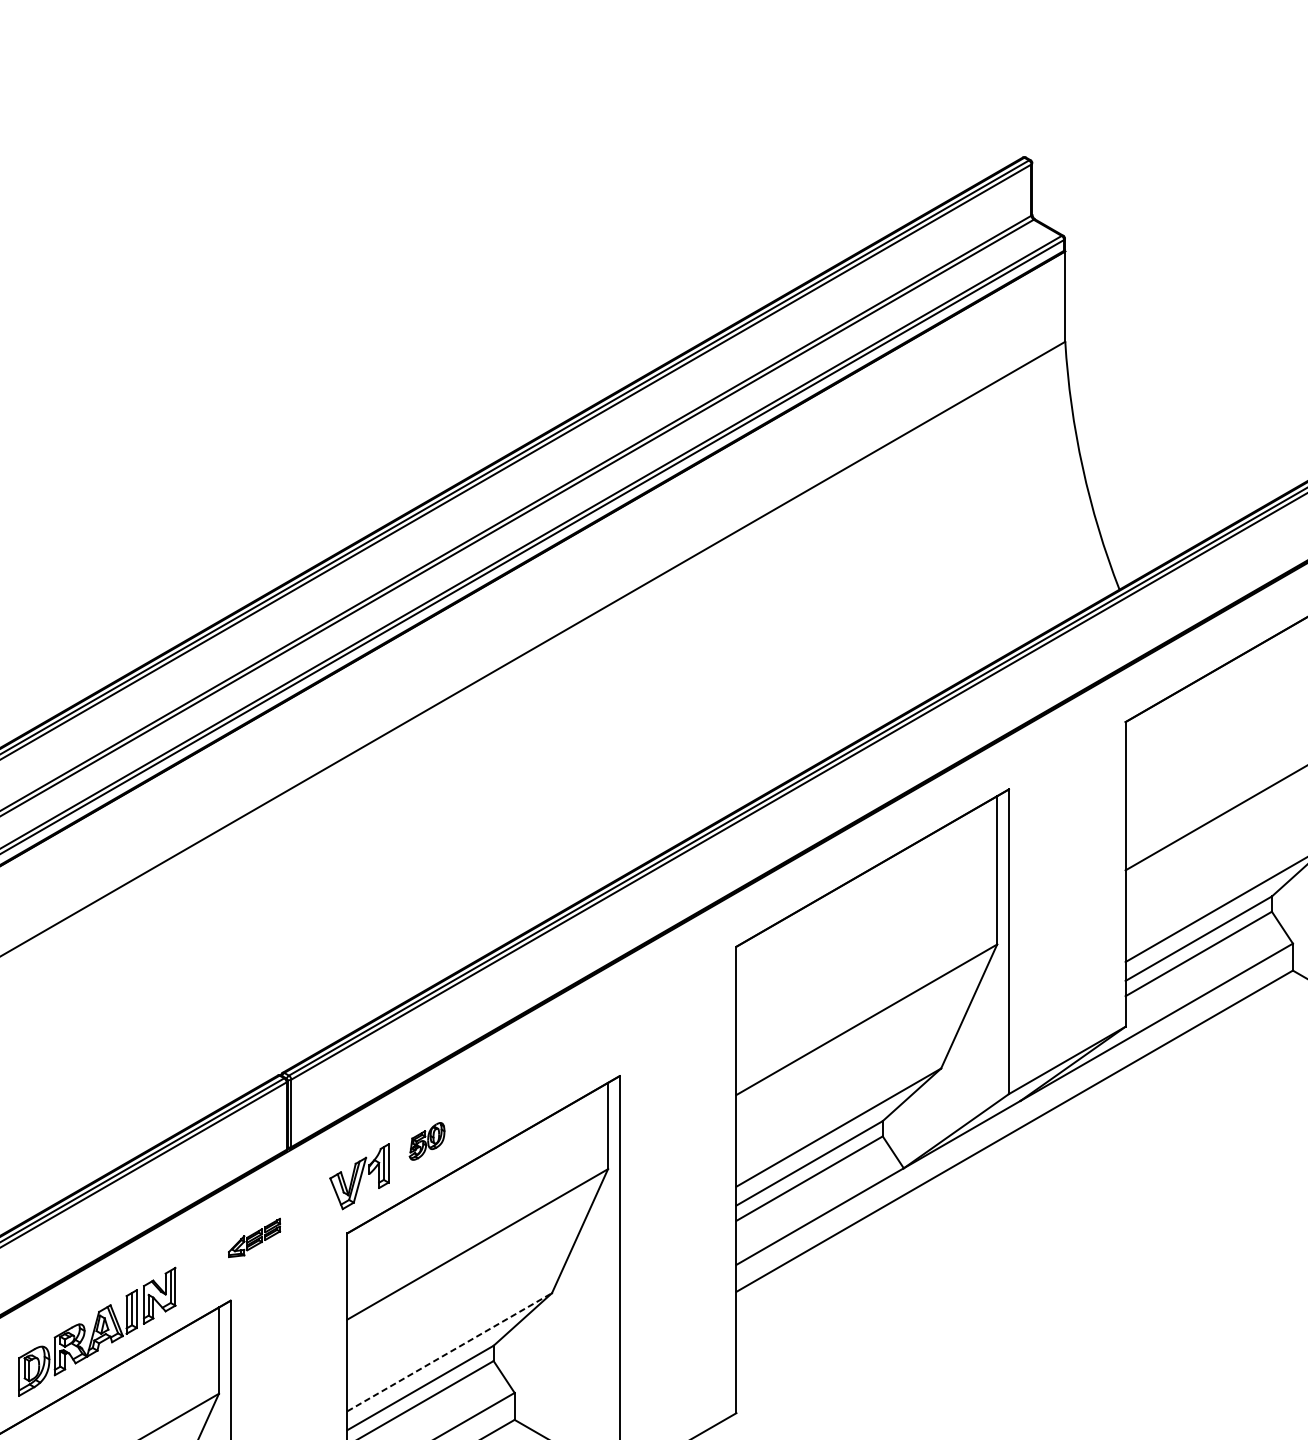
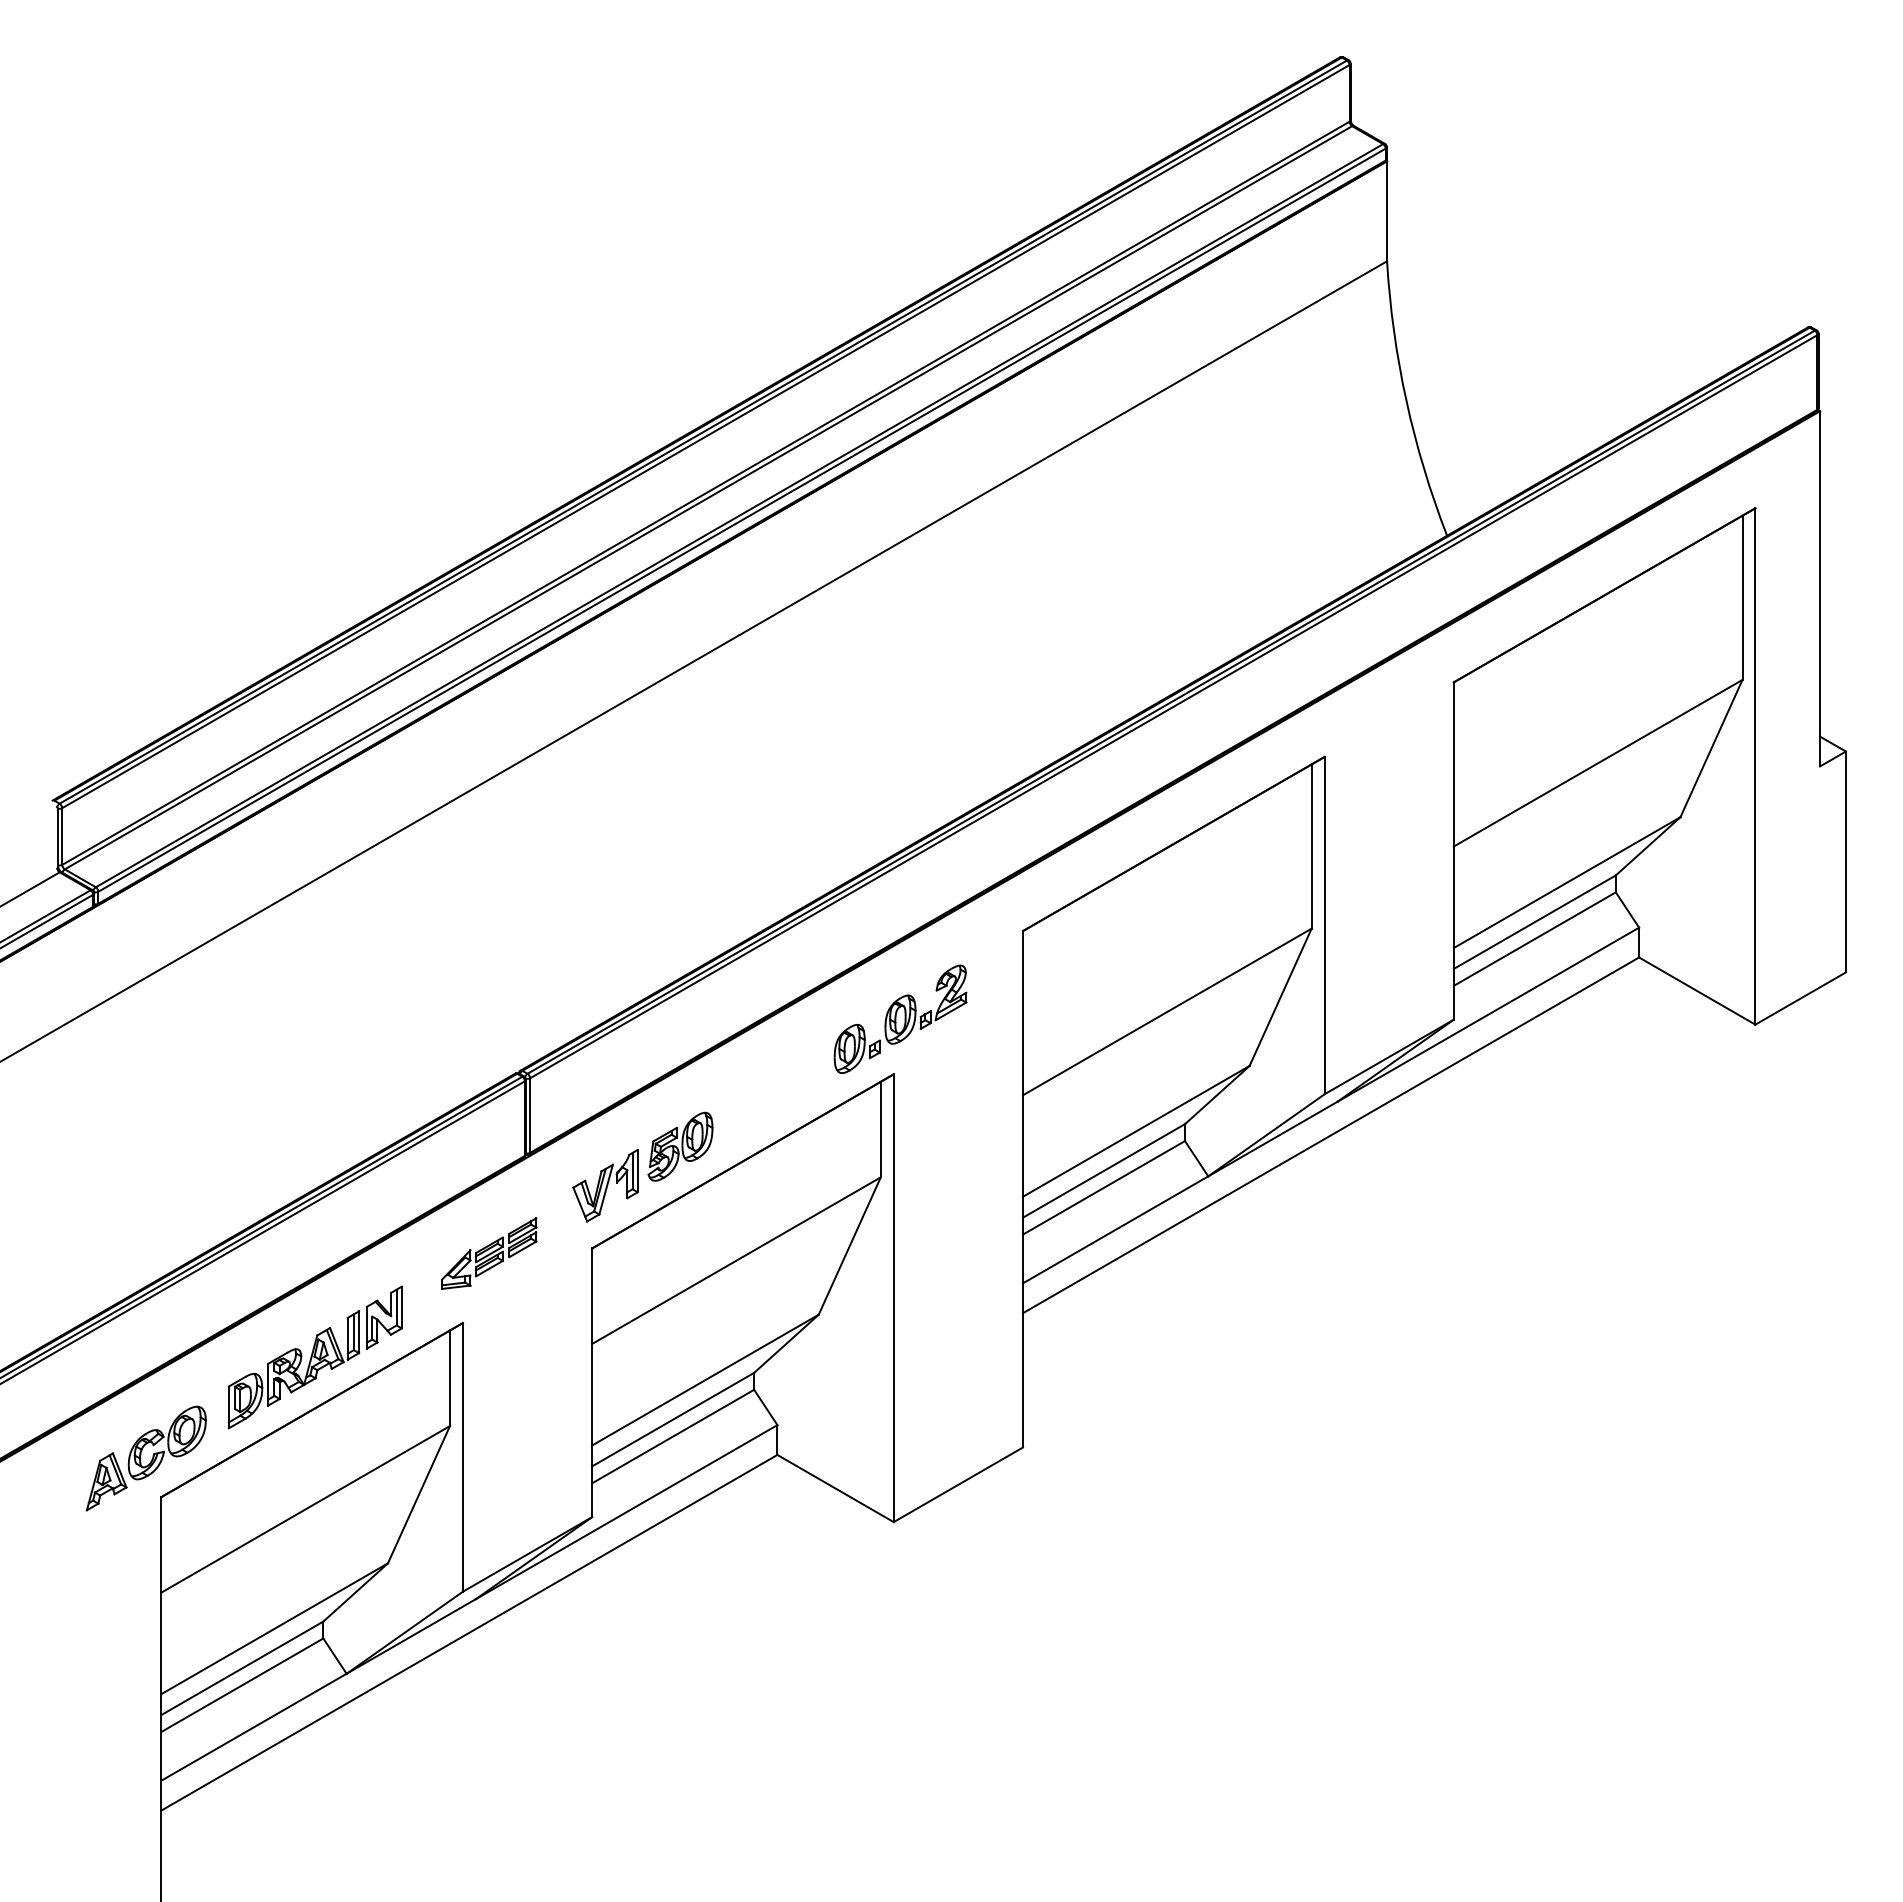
part: (625, 1025) -> (900, 1018), added
part: (427, 1141) -> (680, 1146), size x1.67
part: (254, 1237) -> (489, 1253), size x1.67
line: (449, 1352) -> (705, 1380), dashed -> solid

